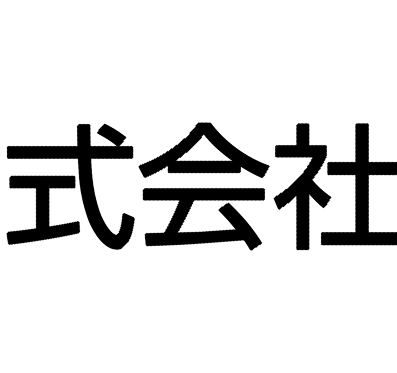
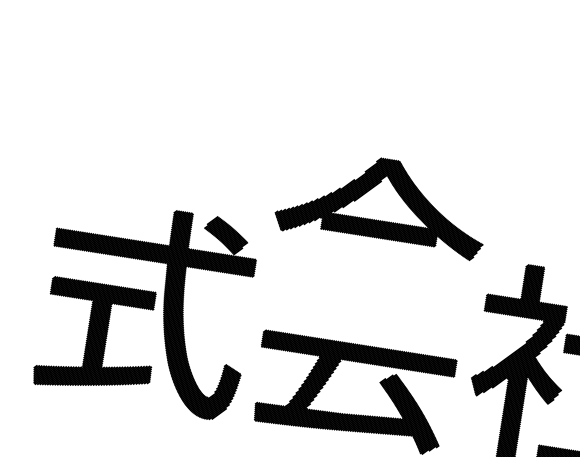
part: (203, 149) -> (382, 201), moved

